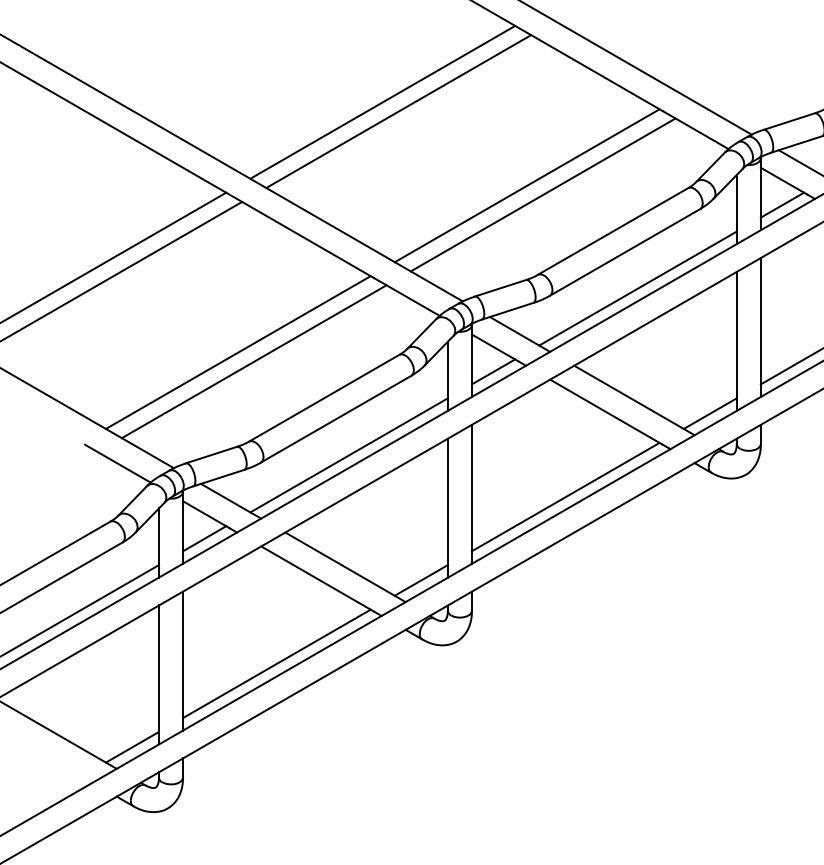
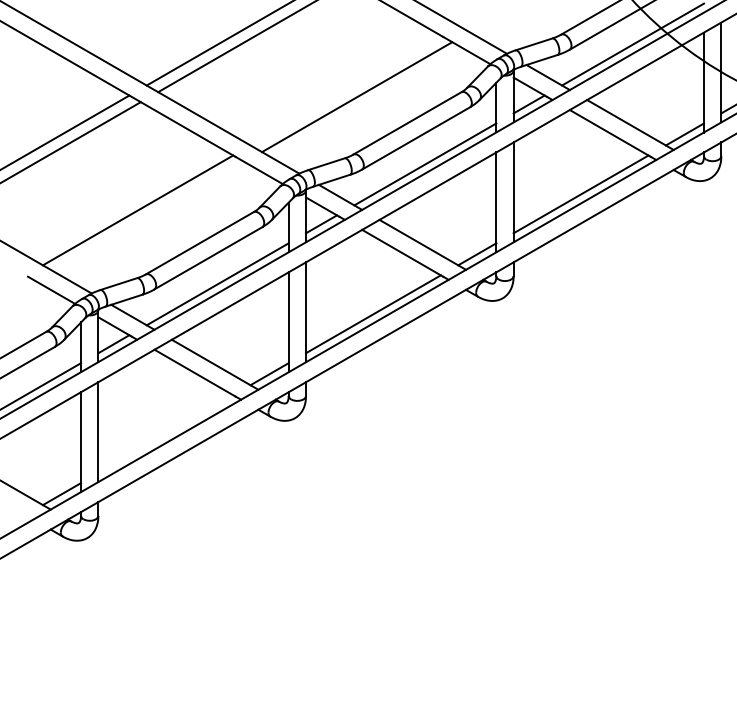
line: (526, 185) -> (345, 90), removed
line: (254, 361) -> (149, 216), removed
line: (276, 664) -> (165, 434), removed

